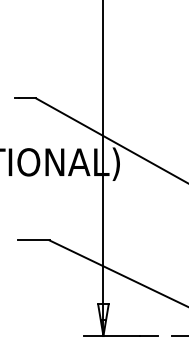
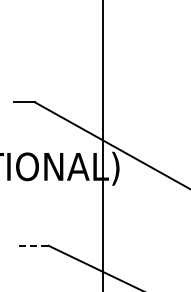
line: (33, 240) -> (32, 245), solid -> dashed

